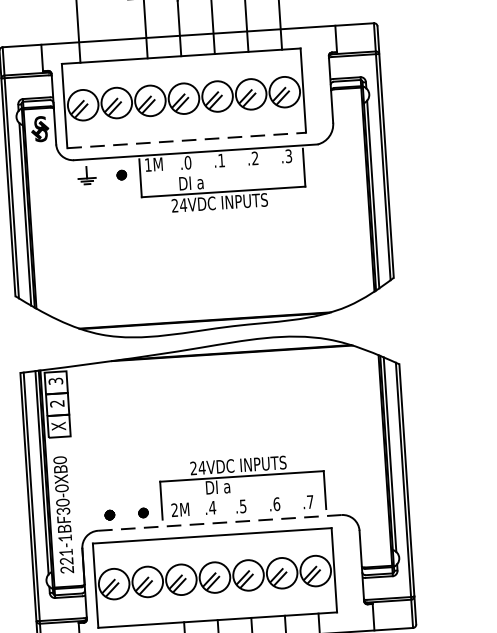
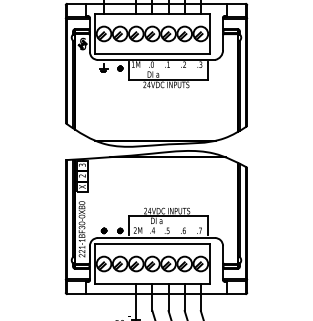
line: (186, 141) -> (152, 54), dashed -> solid
line: (219, 523) -> (156, 238), dashed -> solid

